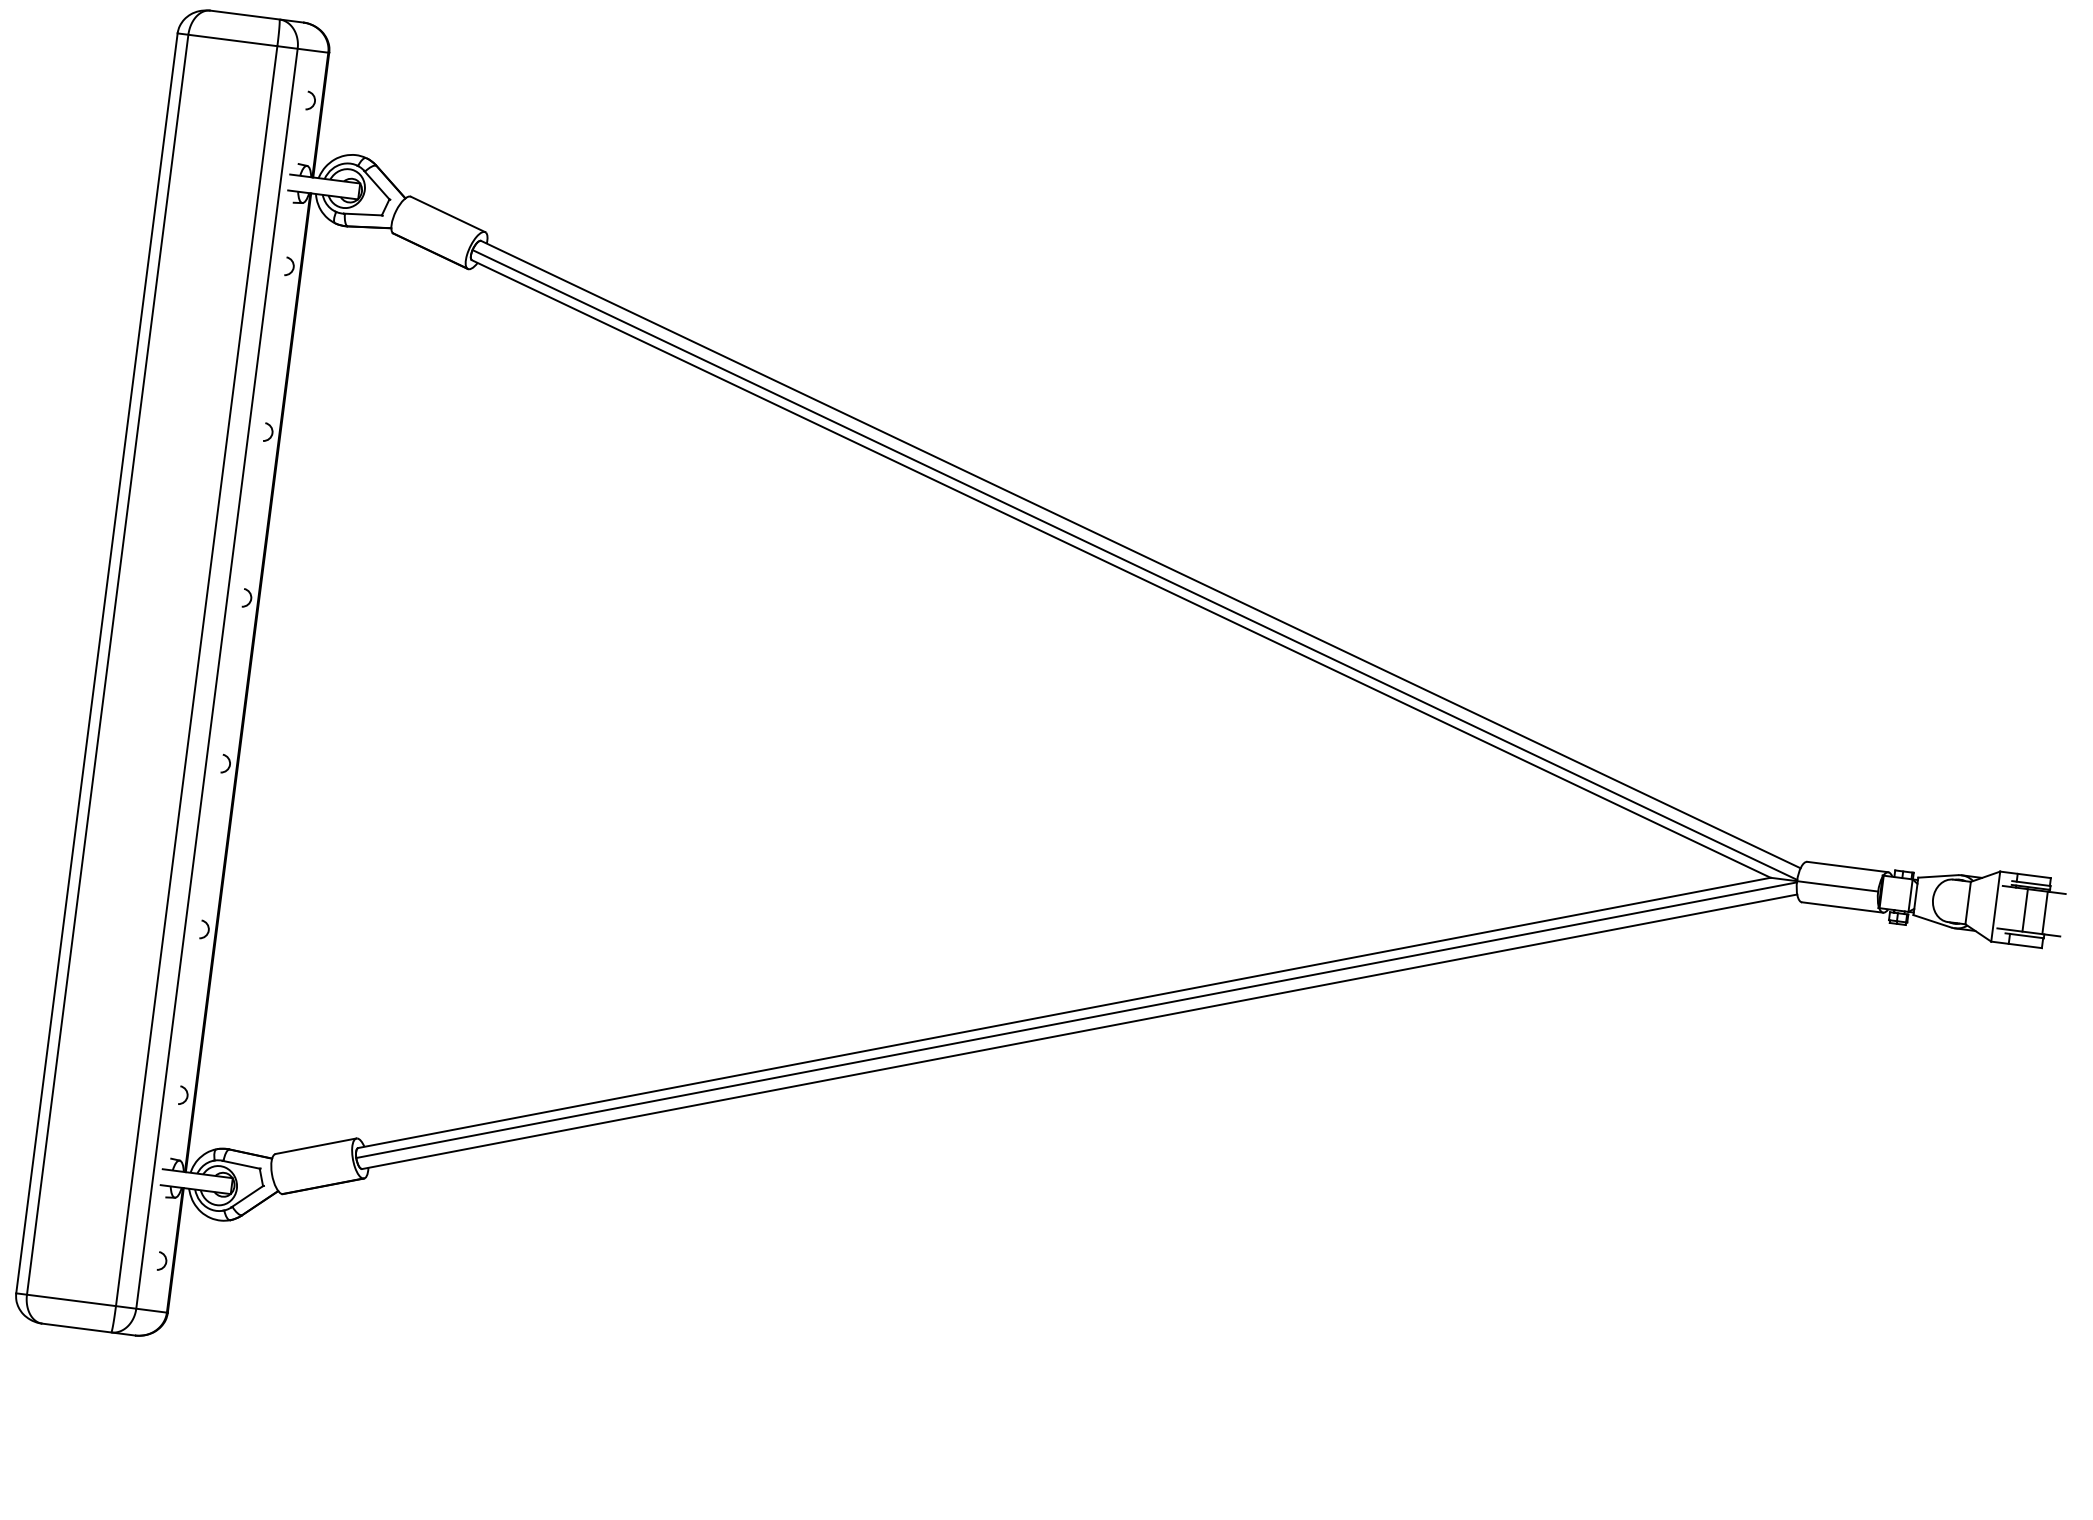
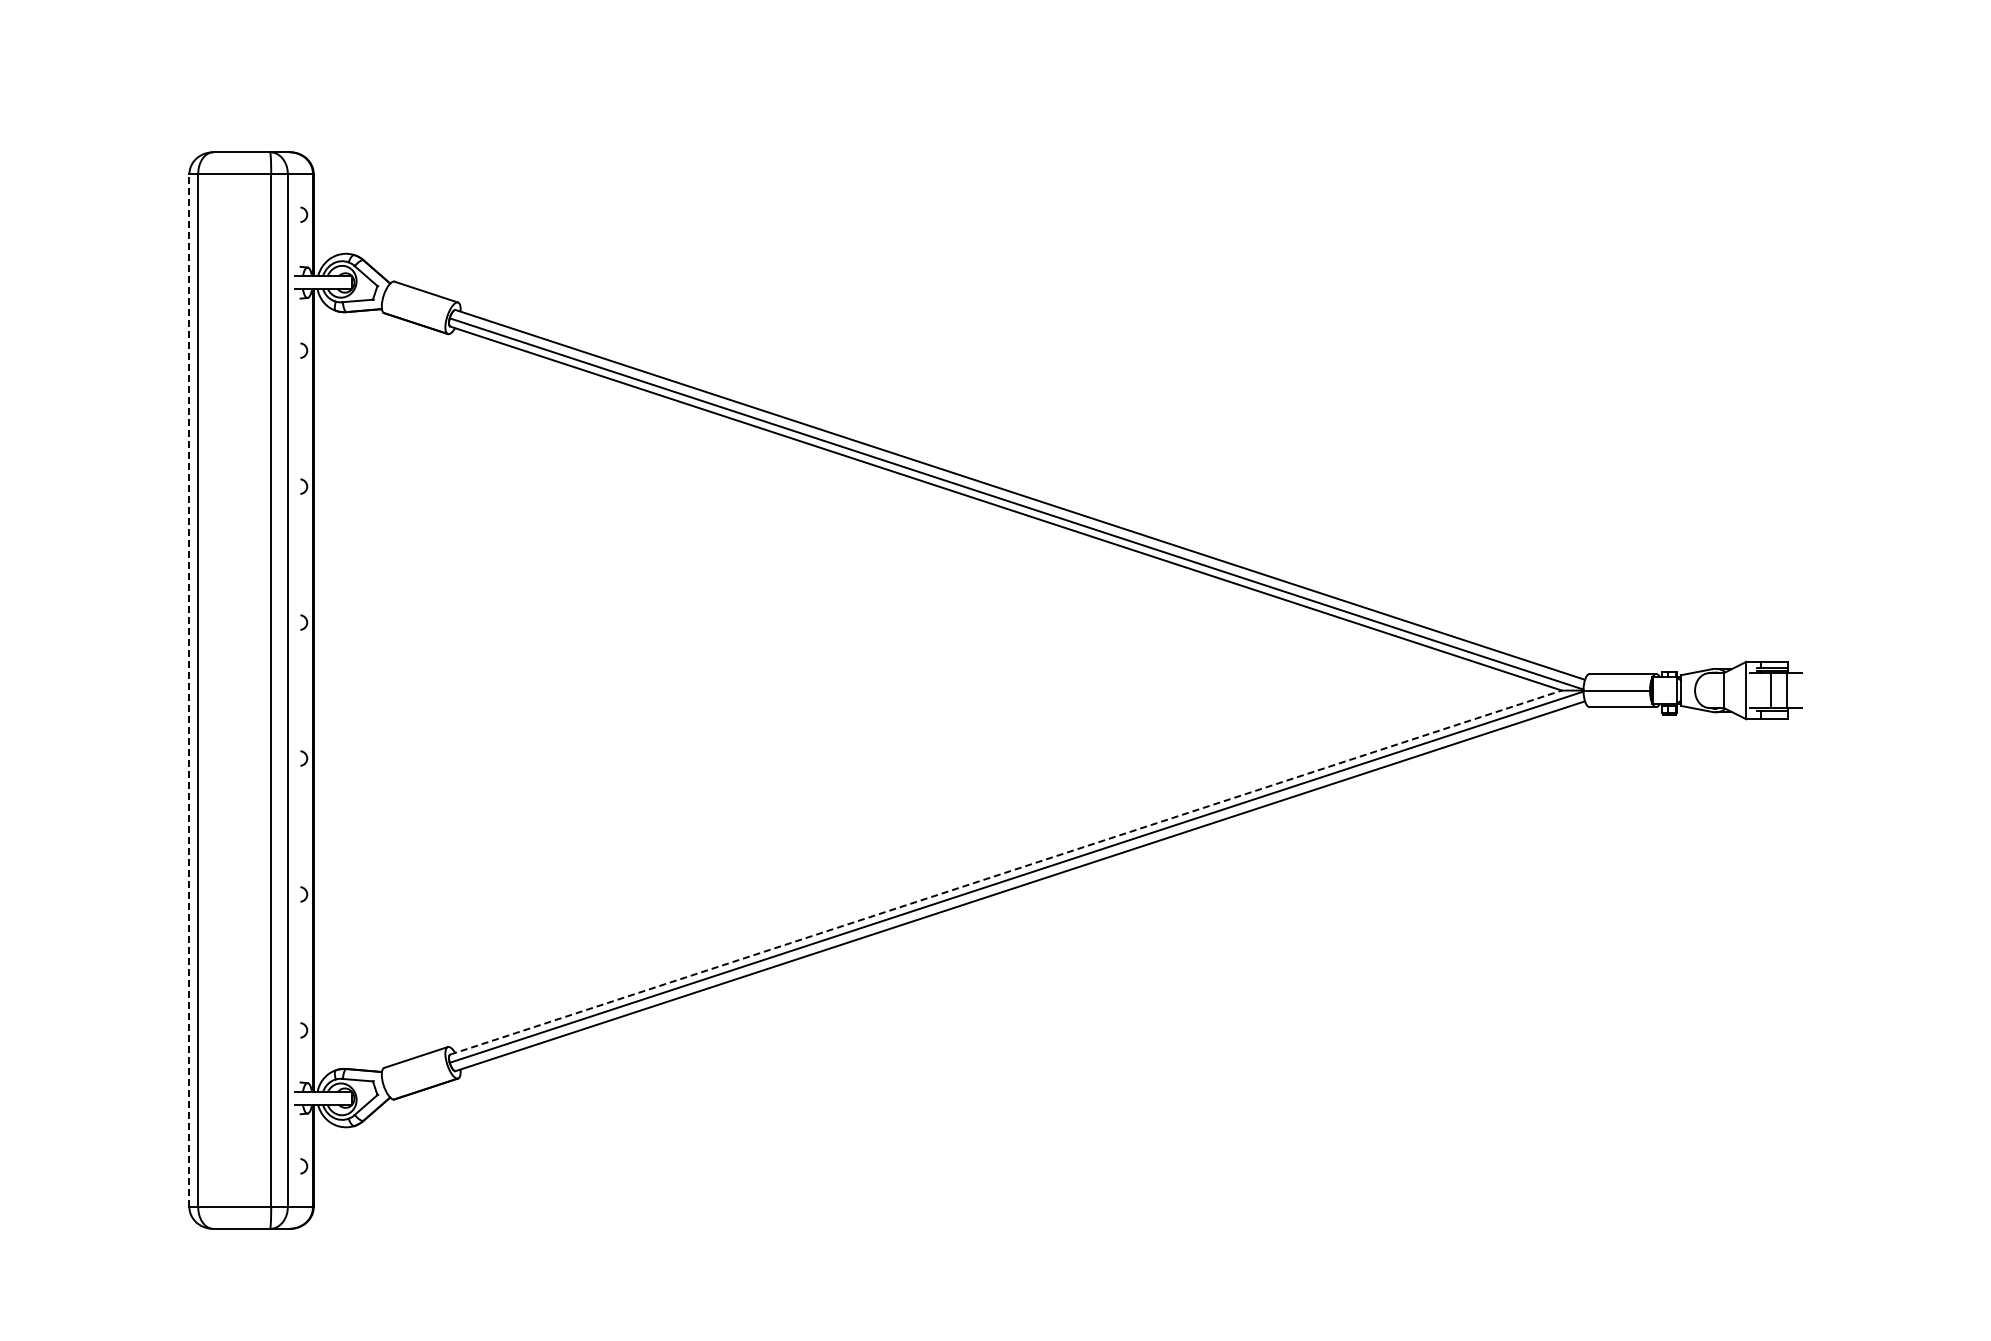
line: (97, 663) -> (189, 690), solid -> dashed
line: (1064, 1012) -> (1006, 872), solid -> dashed

